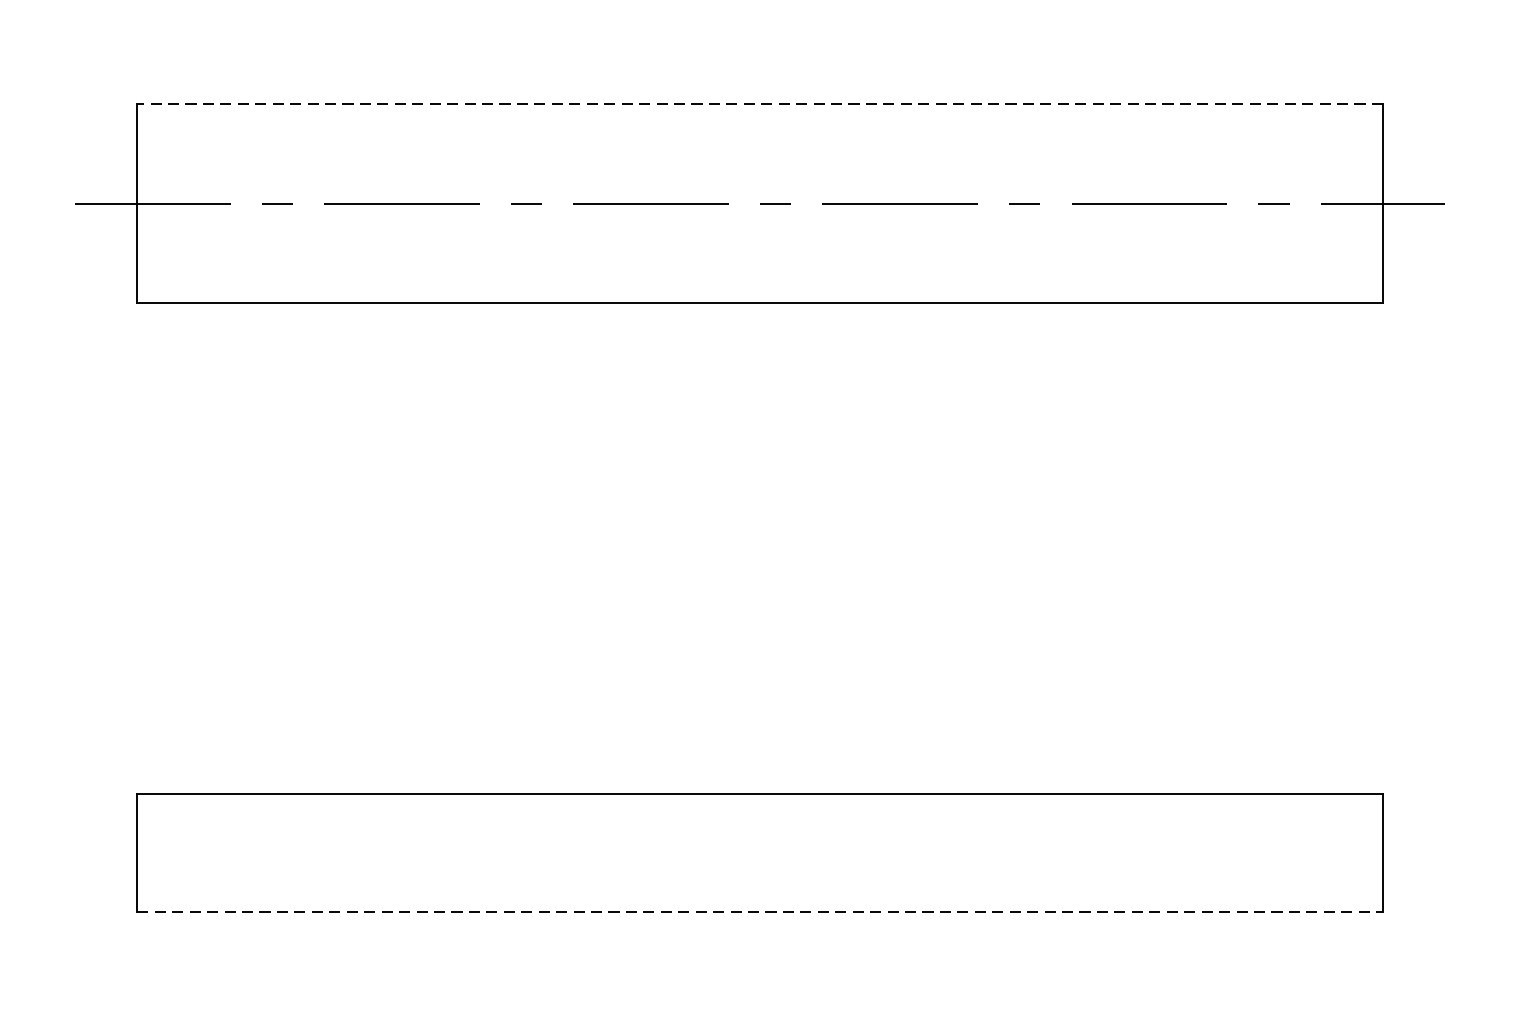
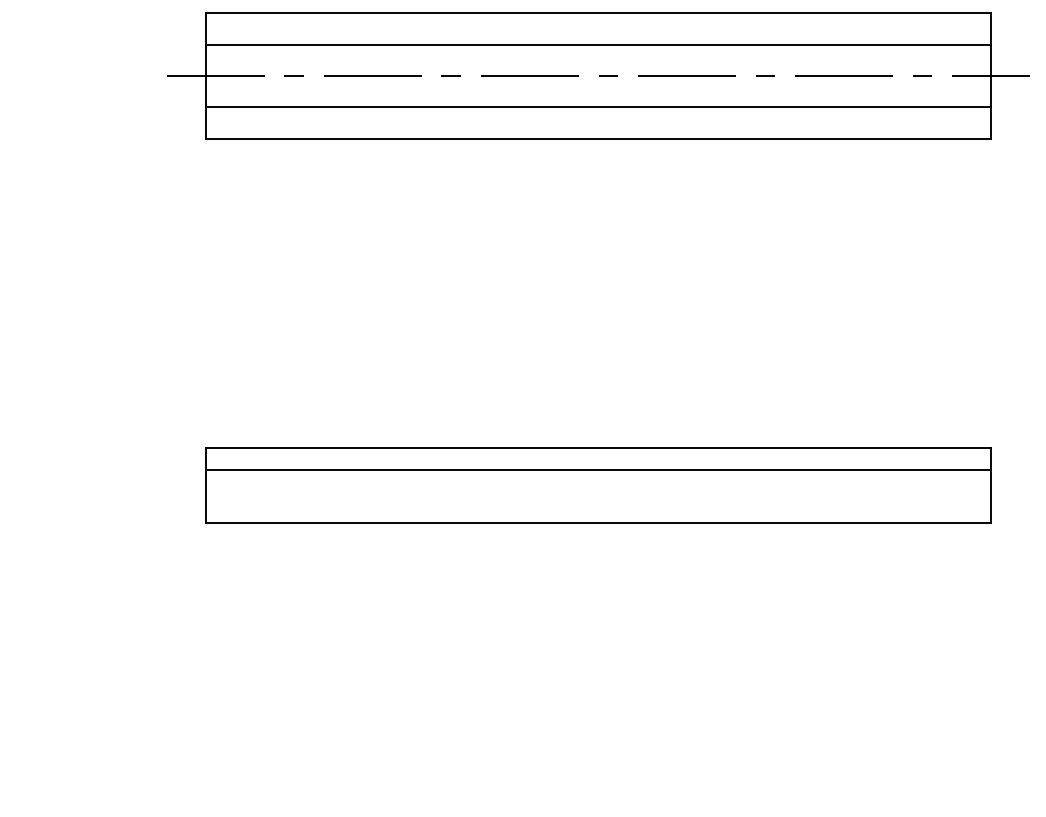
line: (760, 104) -> (598, 13), dashed -> solid
line: (760, 155) -> (598, 45), added
line: (760, 253) -> (598, 107), added
line: (760, 829) -> (598, 470), added
line: (760, 911) -> (598, 522), dashed -> solid

